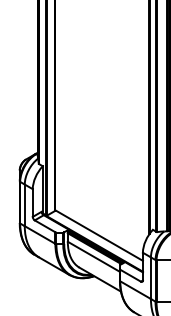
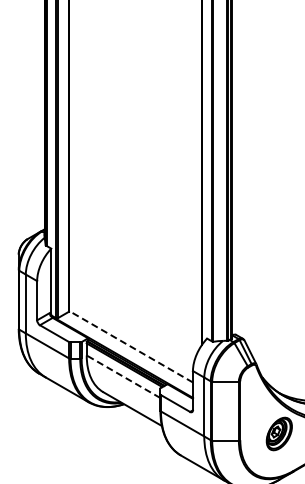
line: (98, 235) -> (130, 346), solid -> dashed
line: (93, 256) -> (123, 376), solid -> dashed

